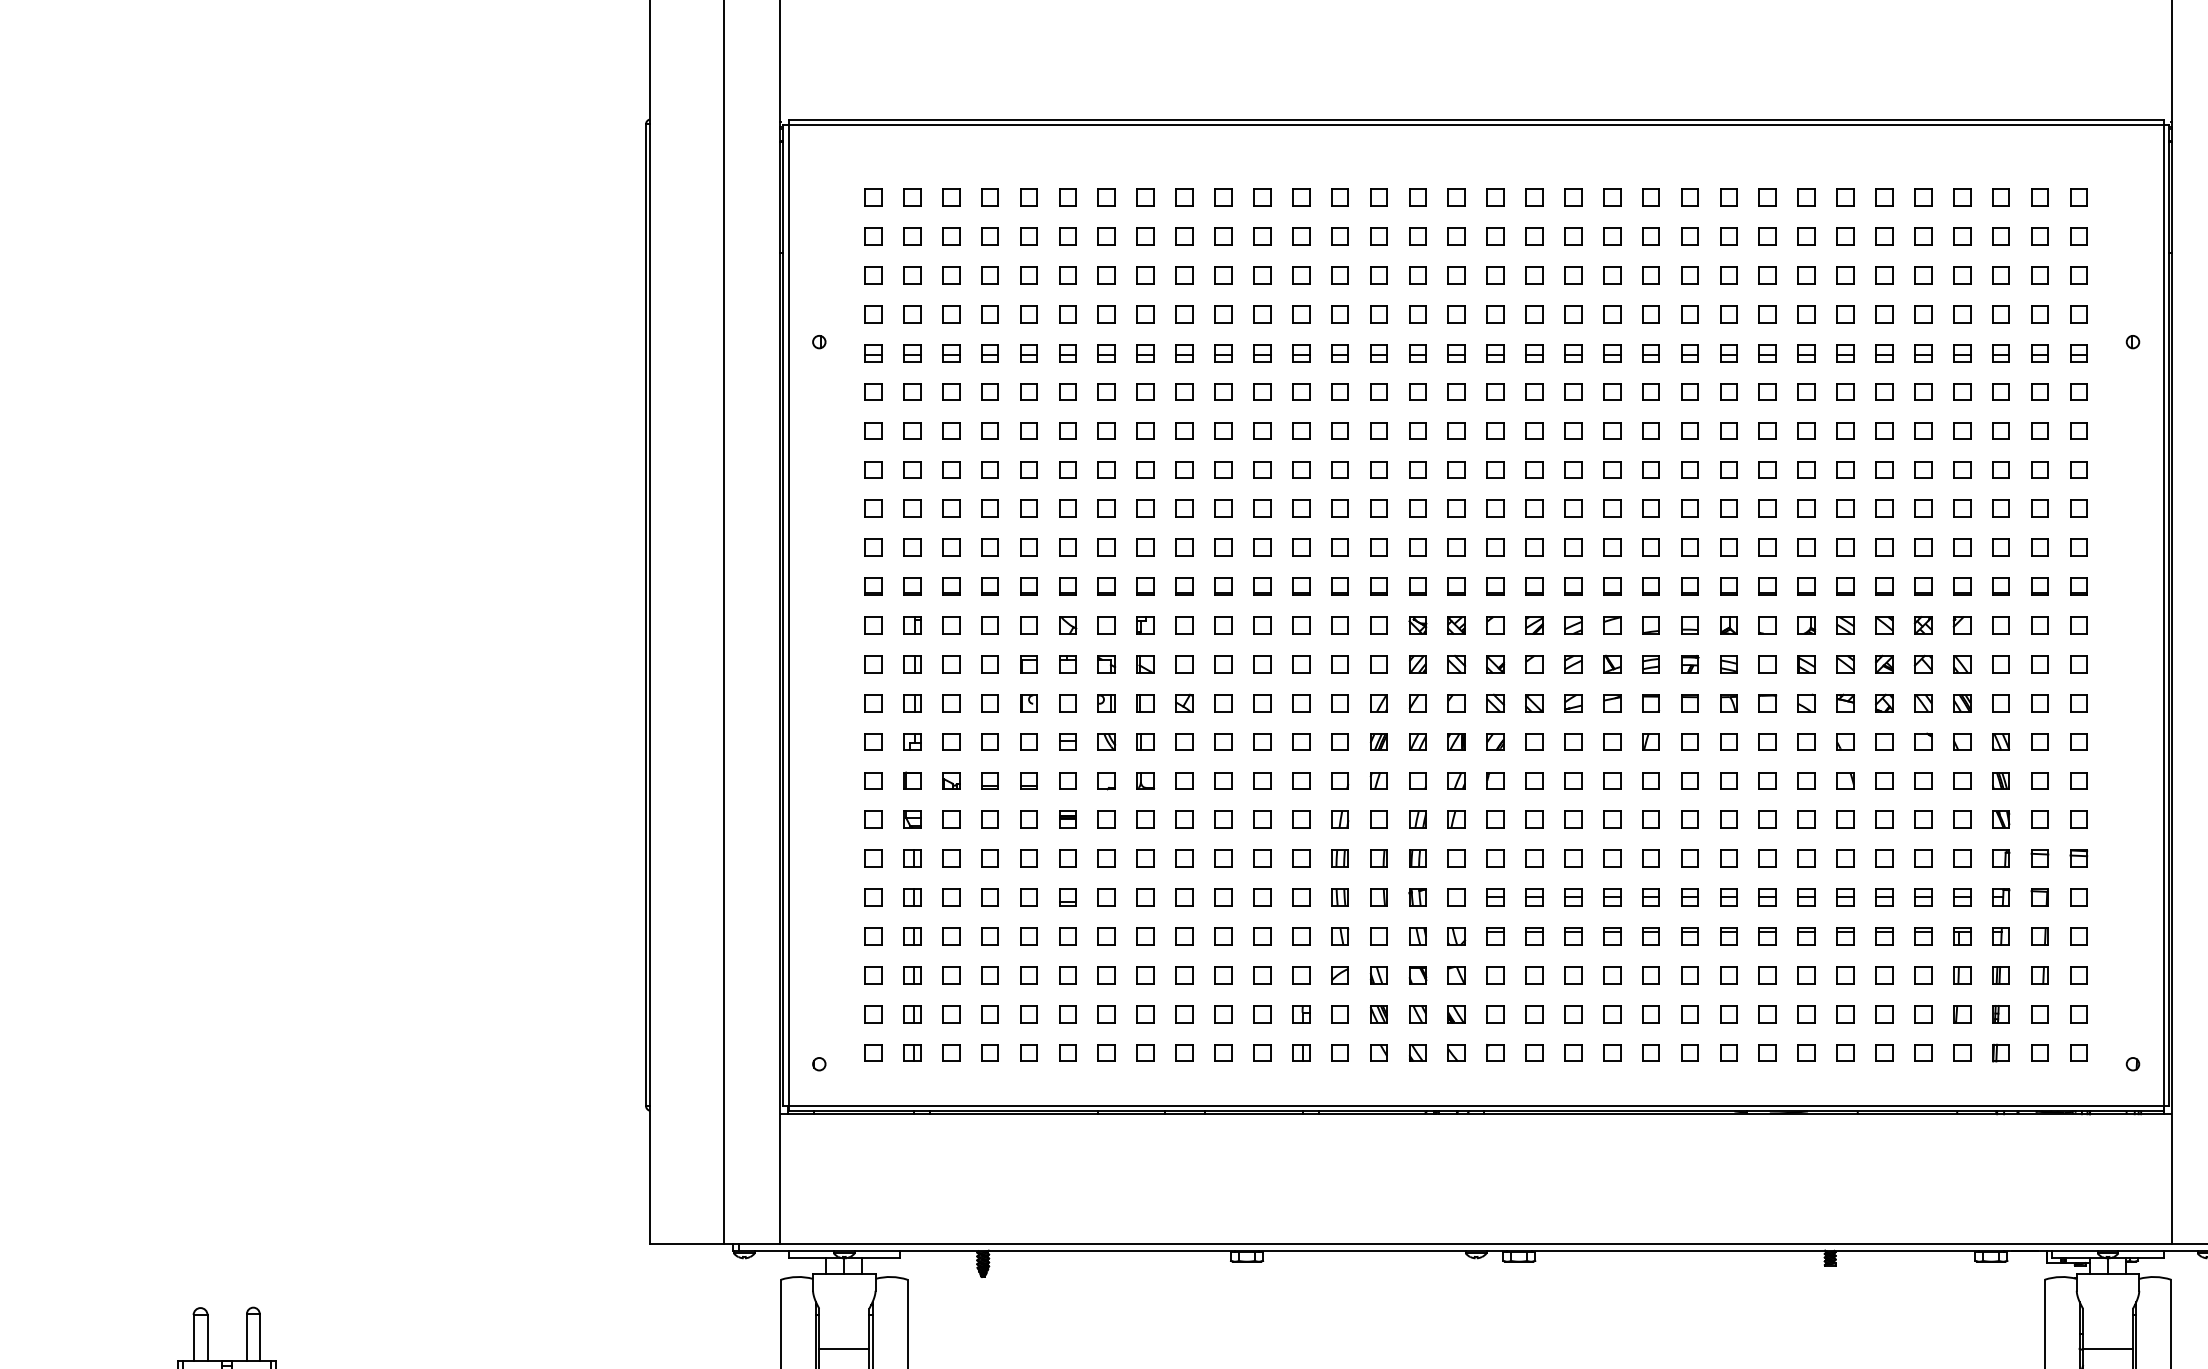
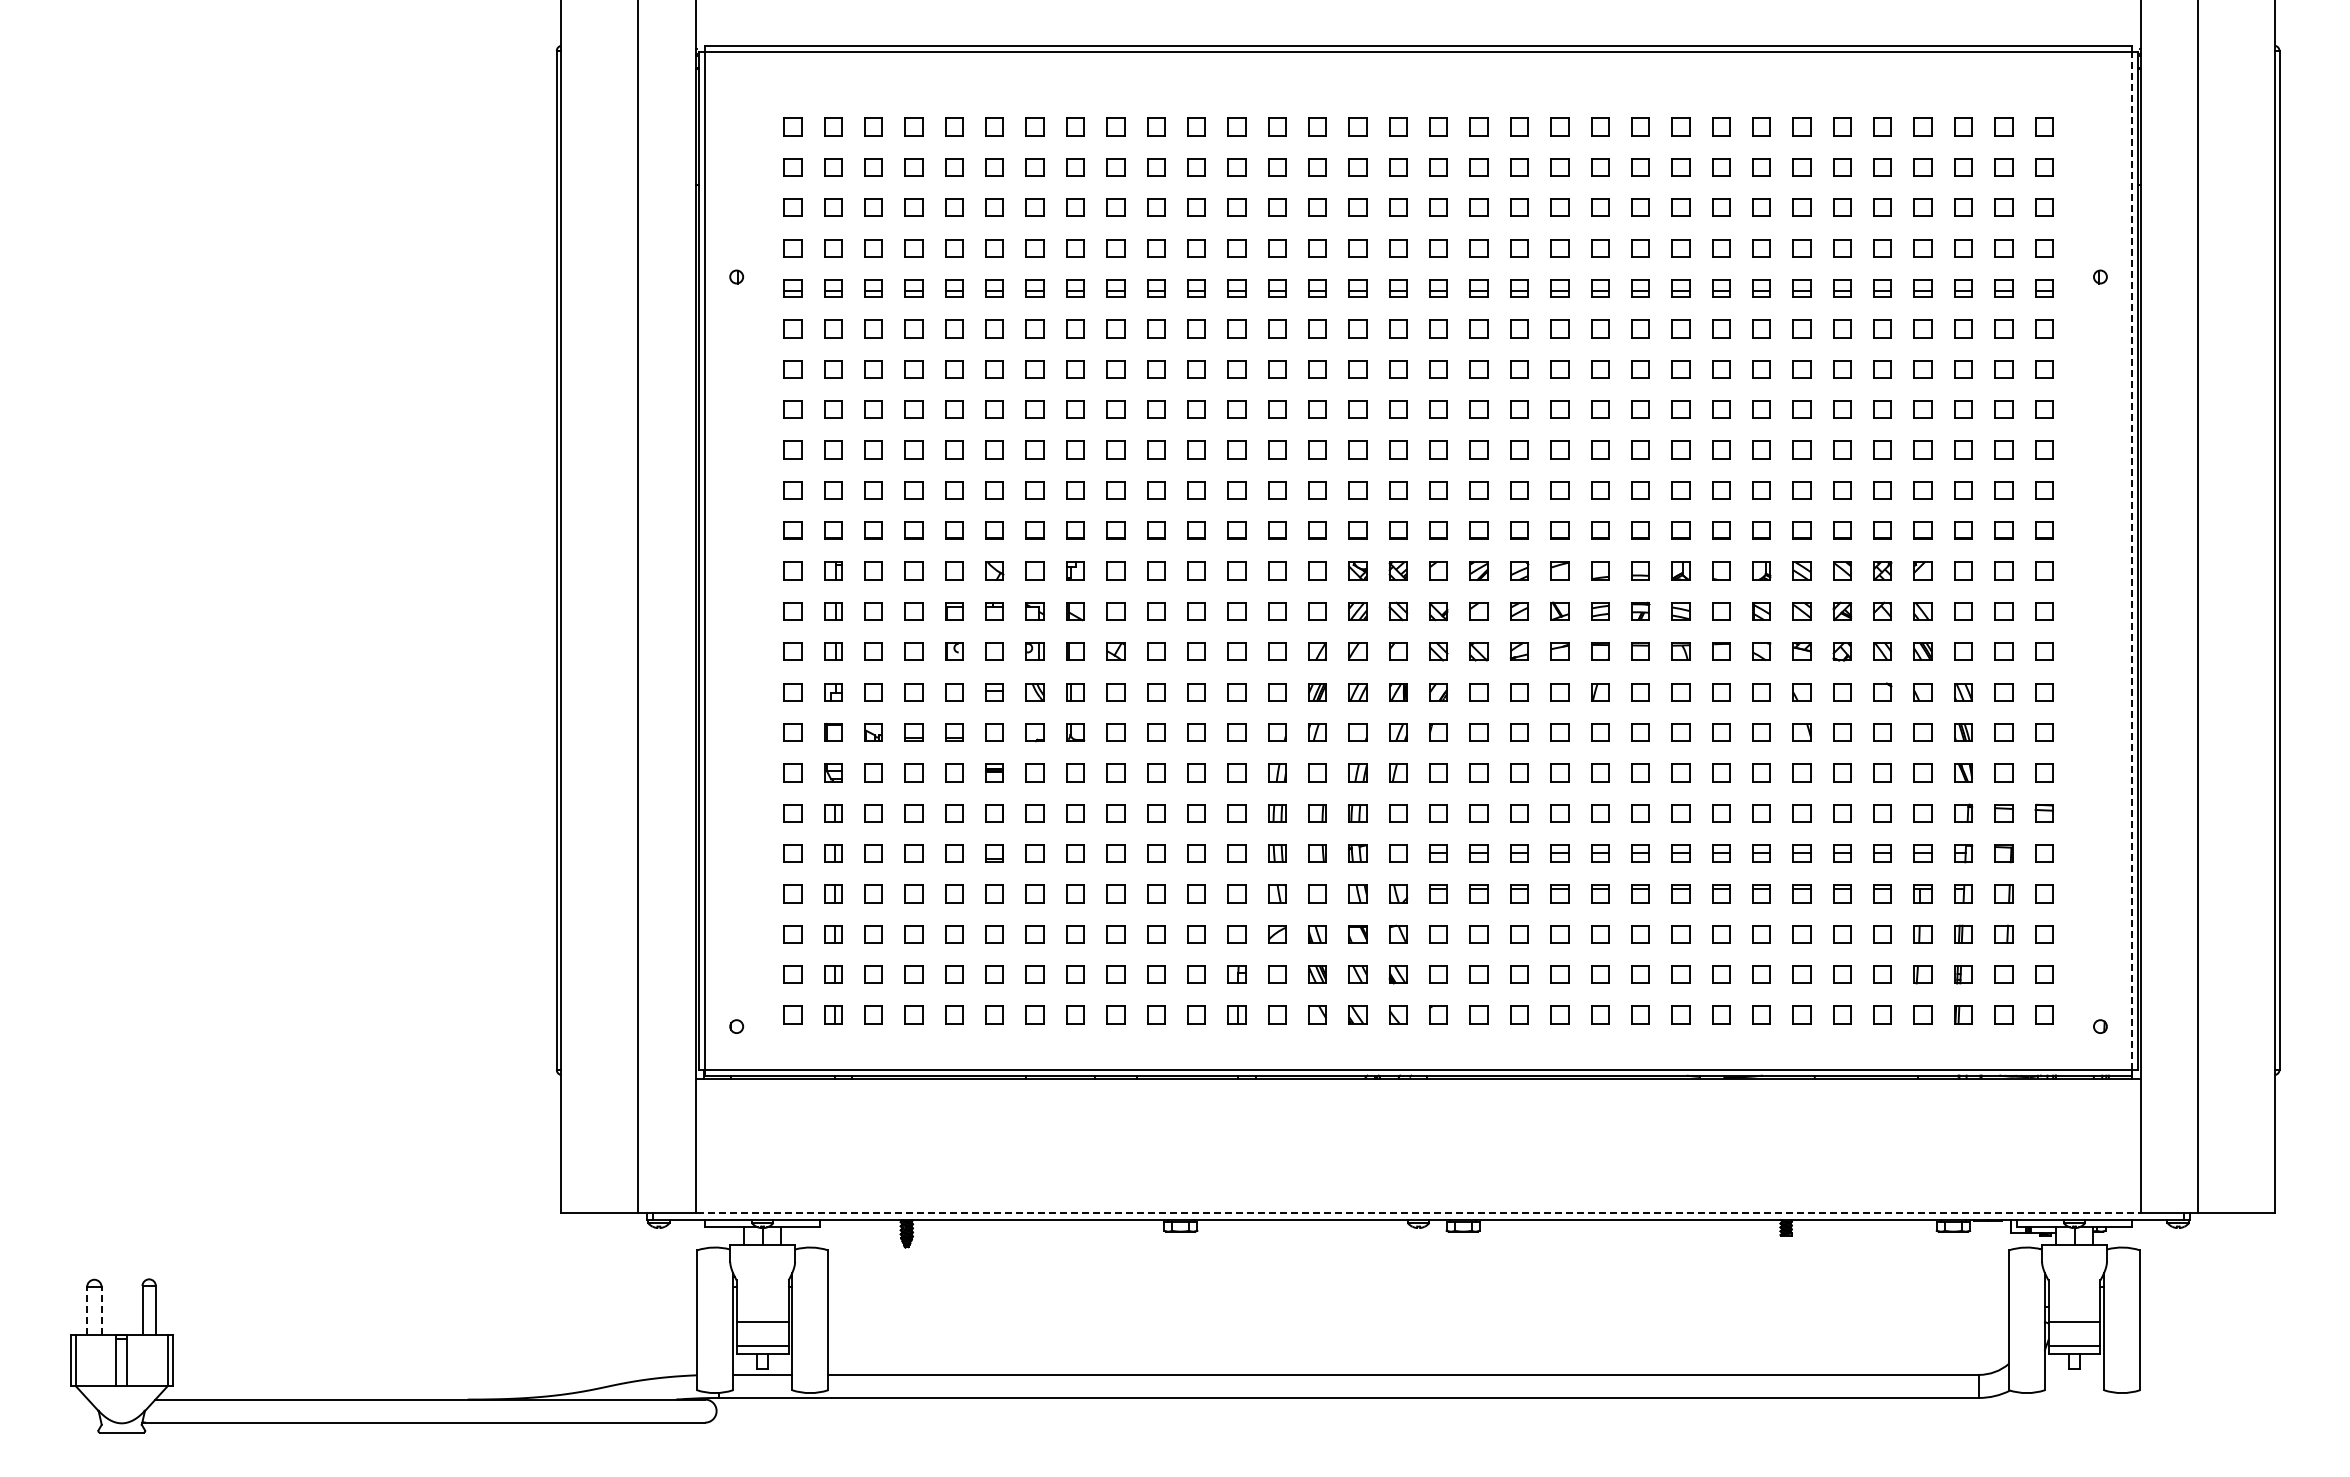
line: (2163, 615) -> (2132, 560), solid -> dashed
line: (1477, 1244) -> (1419, 1213), solid -> dashed
line: (193, 1337) -> (87, 1310), solid -> dashed
line: (207, 1337) -> (101, 1310), solid -> dashed

